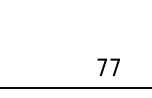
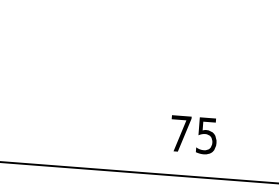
text: (114, 67) -> (205, 136), 77 -> 75

